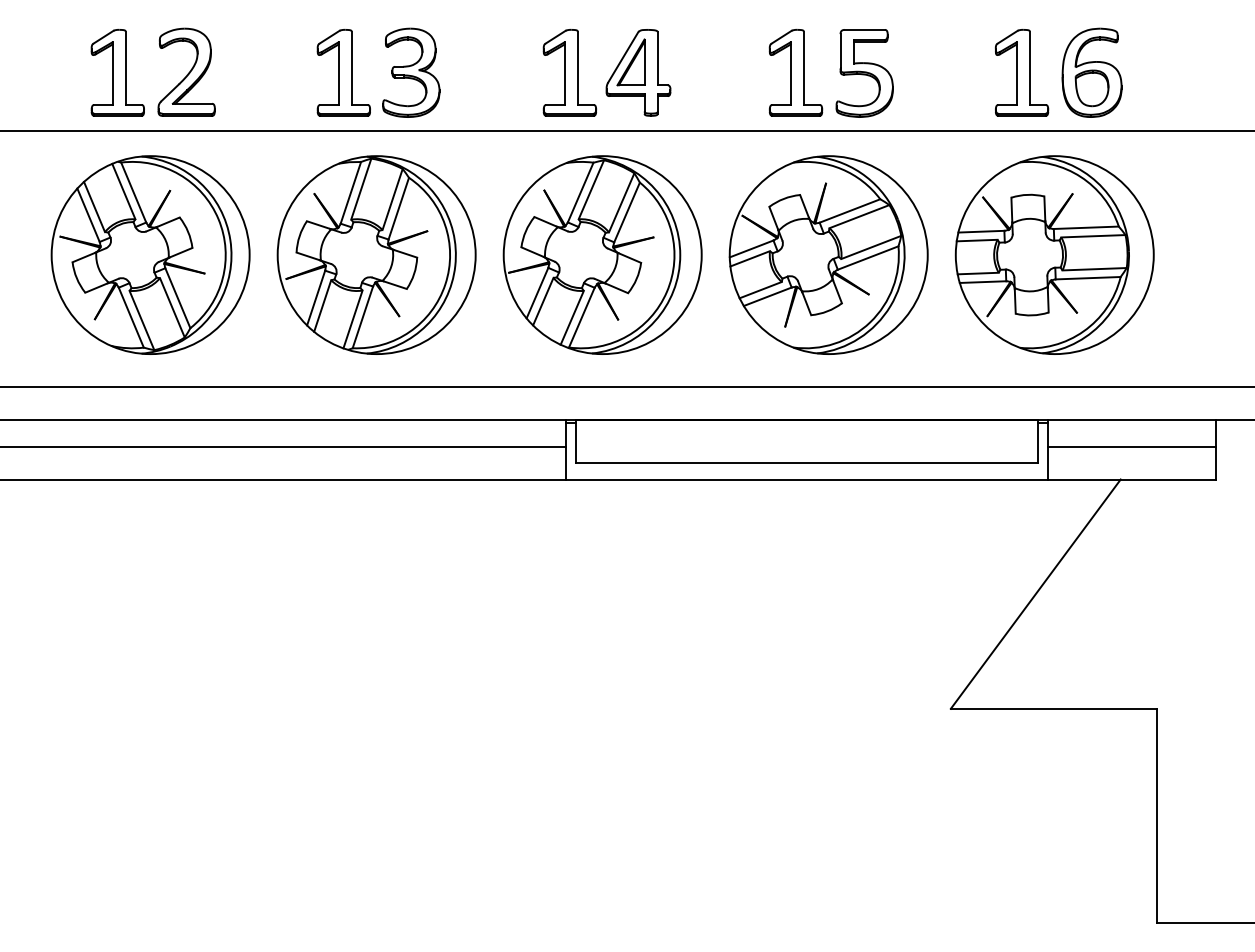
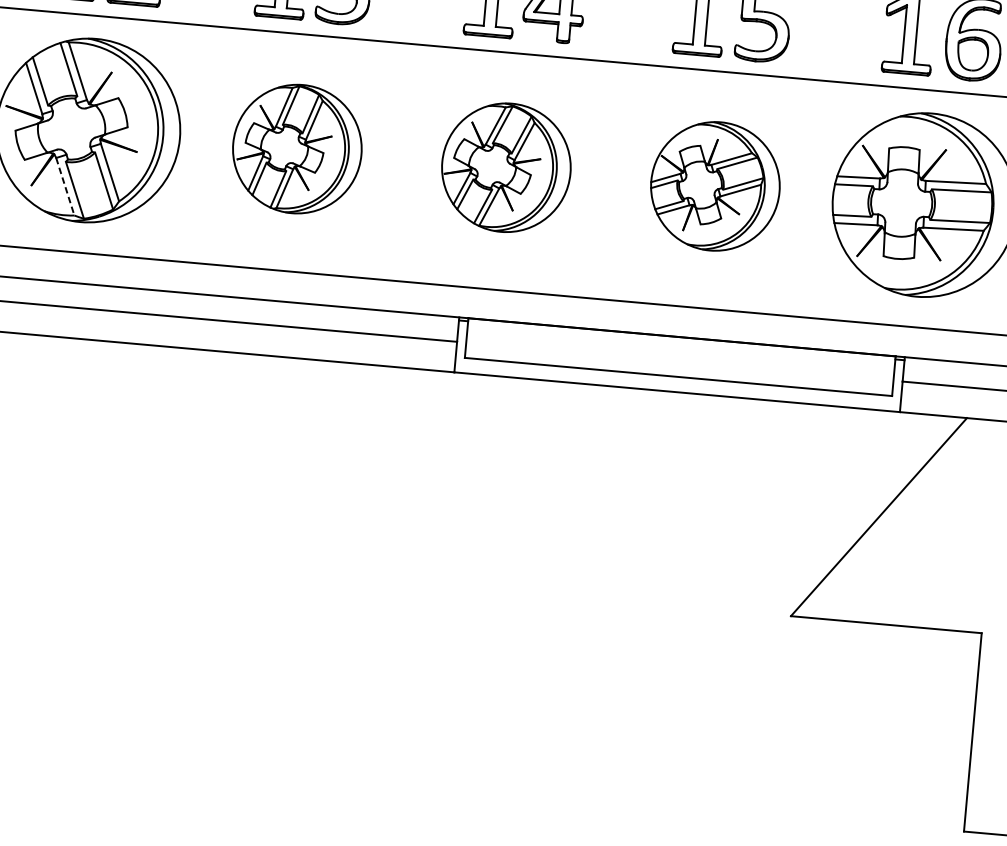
part: (376, 254) -> (297, 148), size x0.7
part: (602, 254) -> (506, 167), size x0.7
part: (828, 254) -> (715, 185), size x0.7
line: (131, 318) -> (65, 187), solid -> dashed

